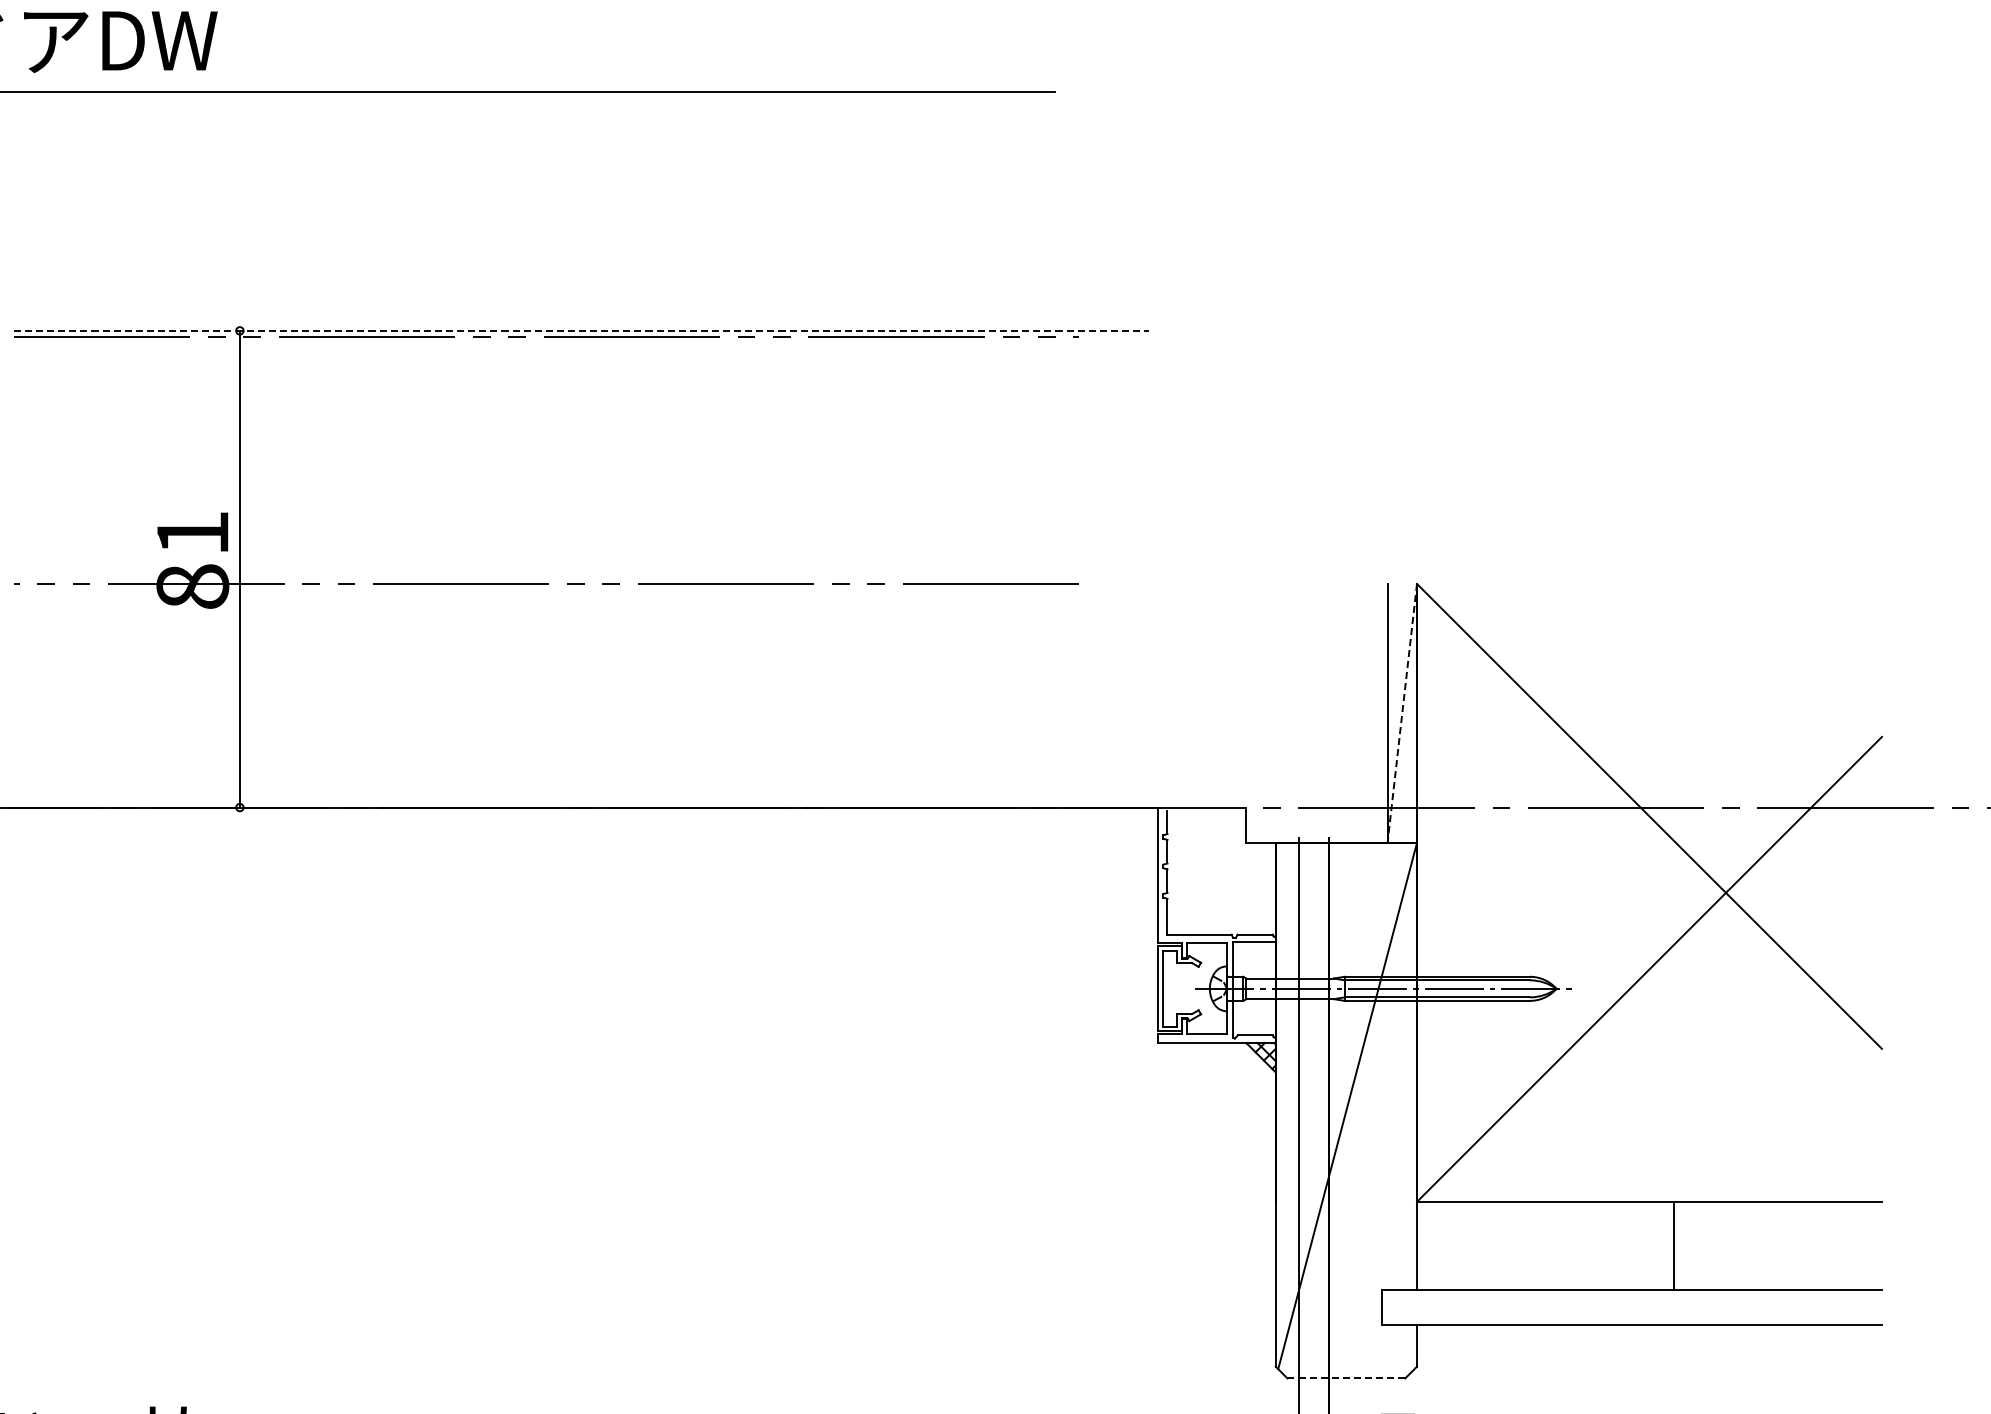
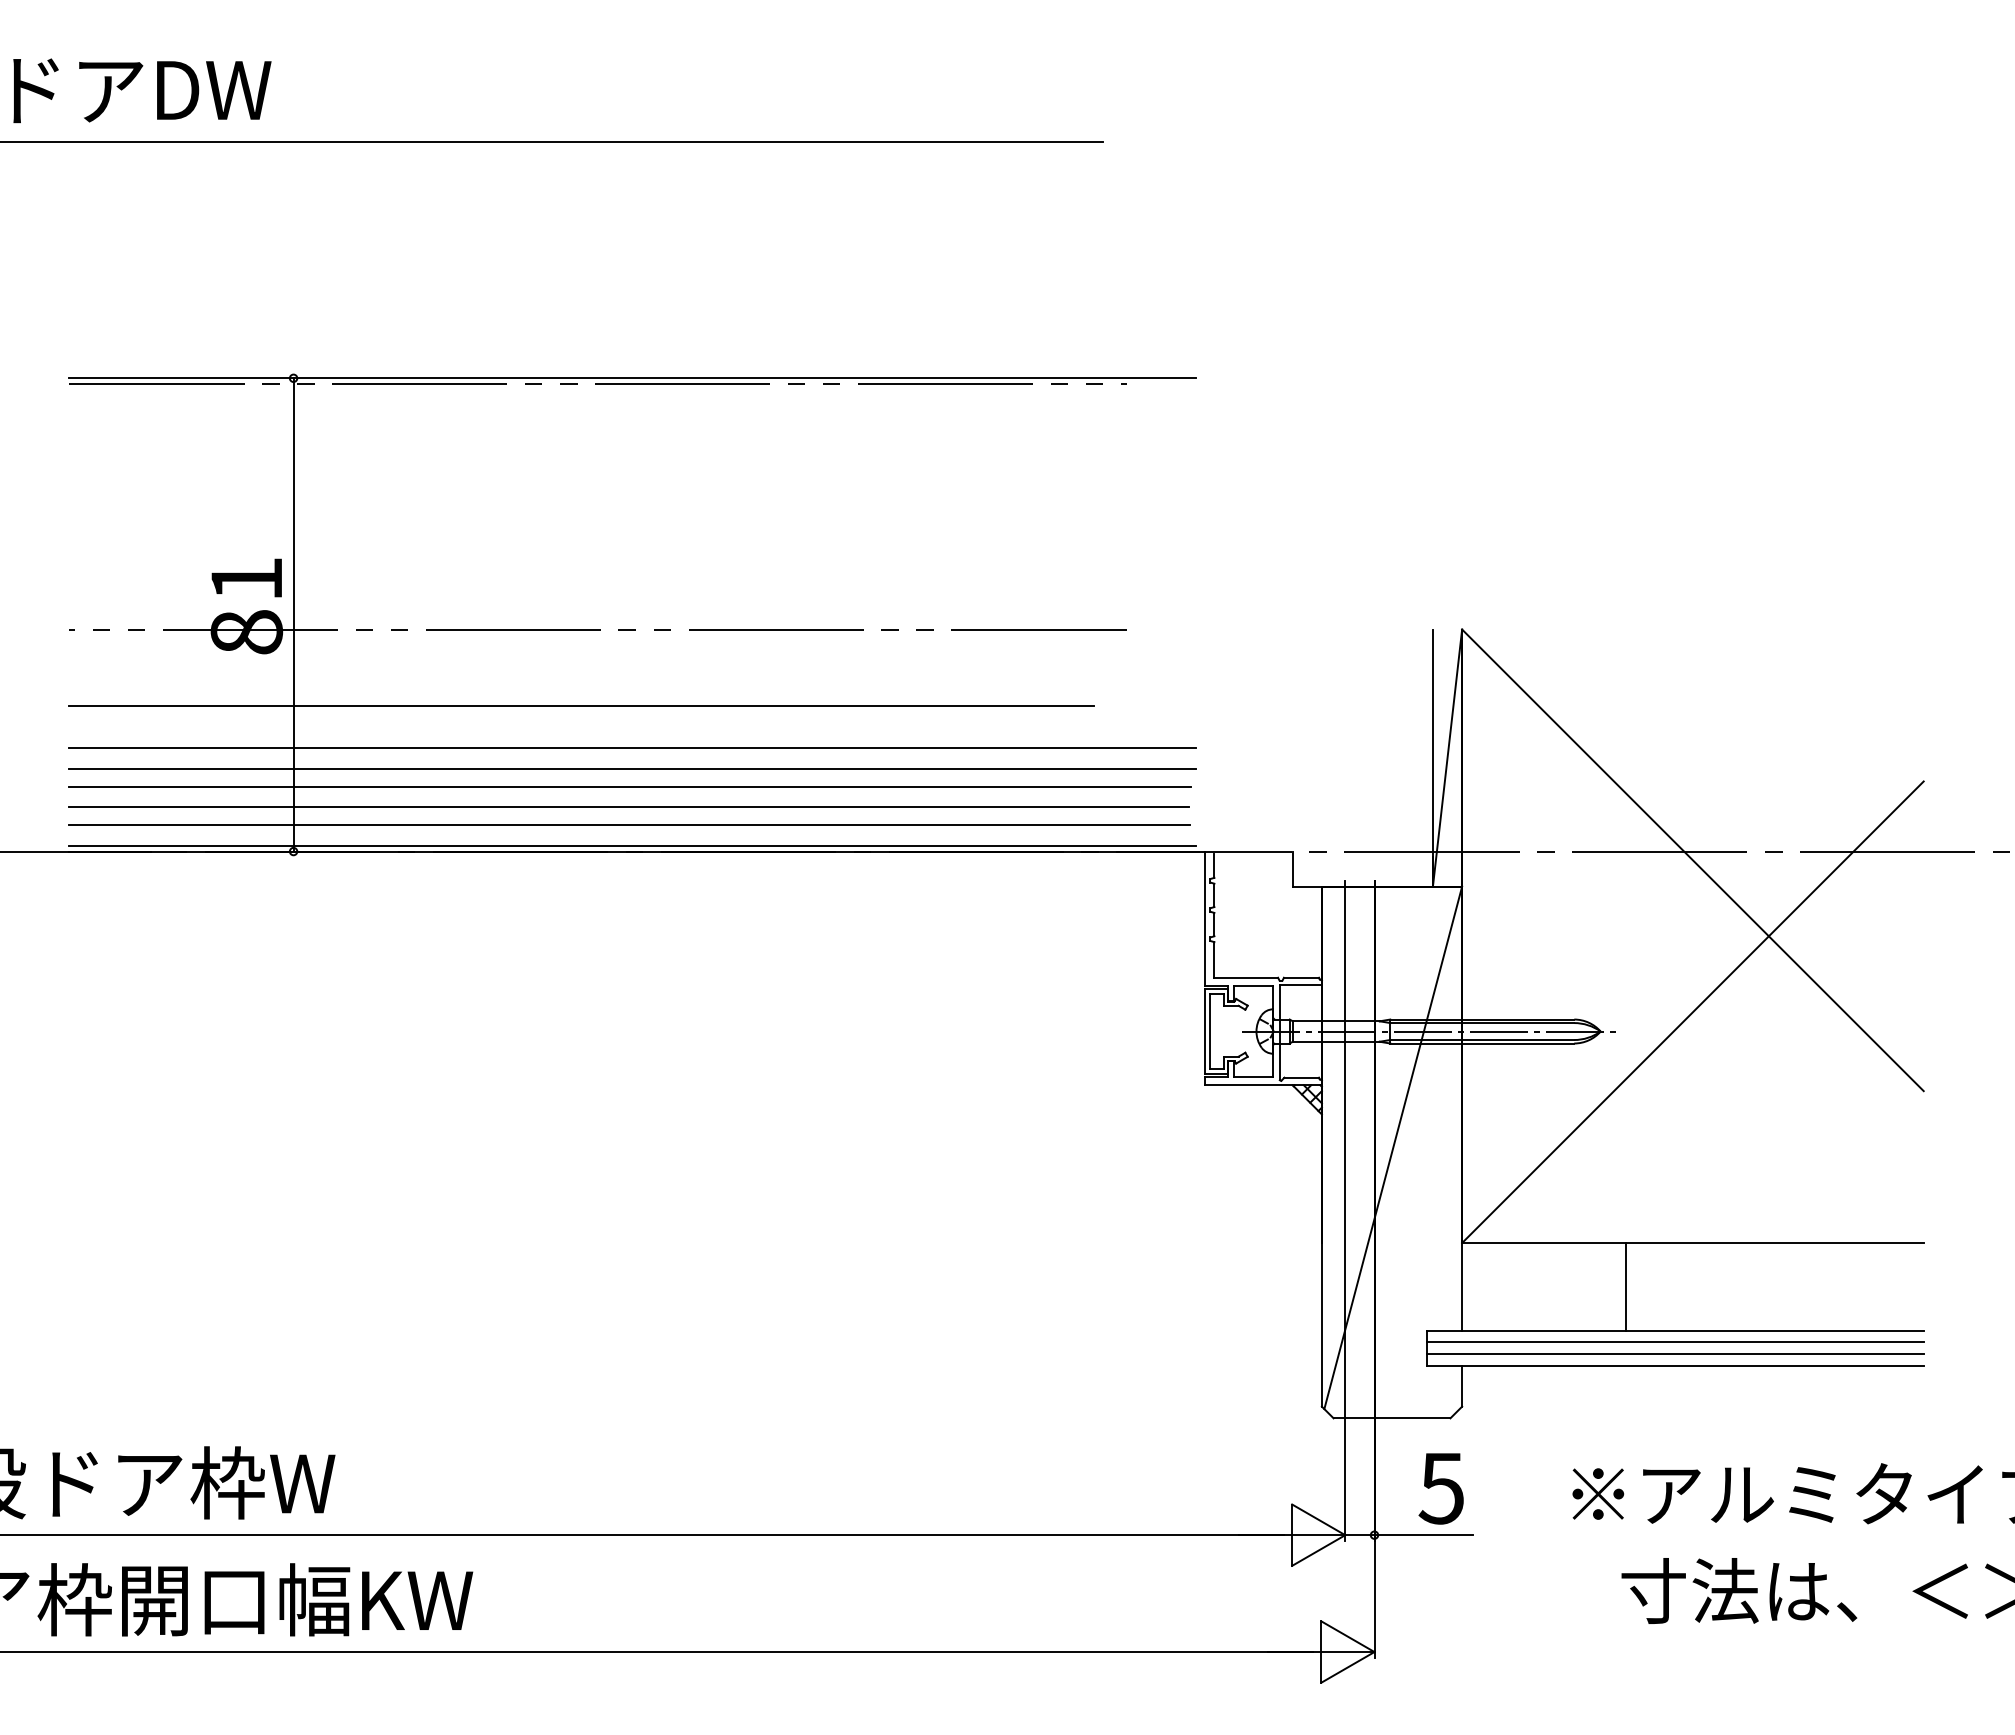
line: (581, 331) -> (632, 378), dashed -> solid
line: (529, 660) -> (581, 705), added
line: (581, 703) -> (632, 748), added
line: (1402, 713) -> (1447, 758), dashed -> solid
line: (581, 724) -> (632, 769), added
line: (578, 742) -> (629, 786), added
line: (577, 763) -> (628, 807), added
line: (578, 780) -> (629, 824), added
line: (581, 801) -> (632, 845), added
line: (1674, 1245) -> (1625, 1286), moved
line: (1631, 1302) -> (1675, 1342), added
line: (1631, 1314) -> (1675, 1354), added
line: (1345, 1378) -> (1391, 1418), dashed -> solid

